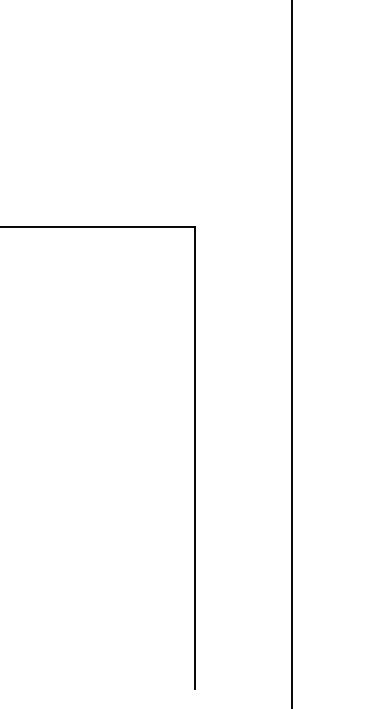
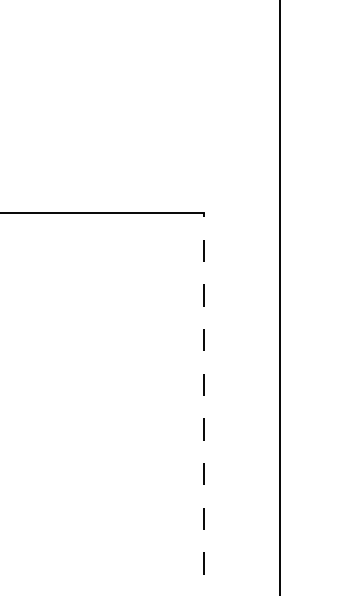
line: (194, 457) -> (203, 393), solid -> dashed

